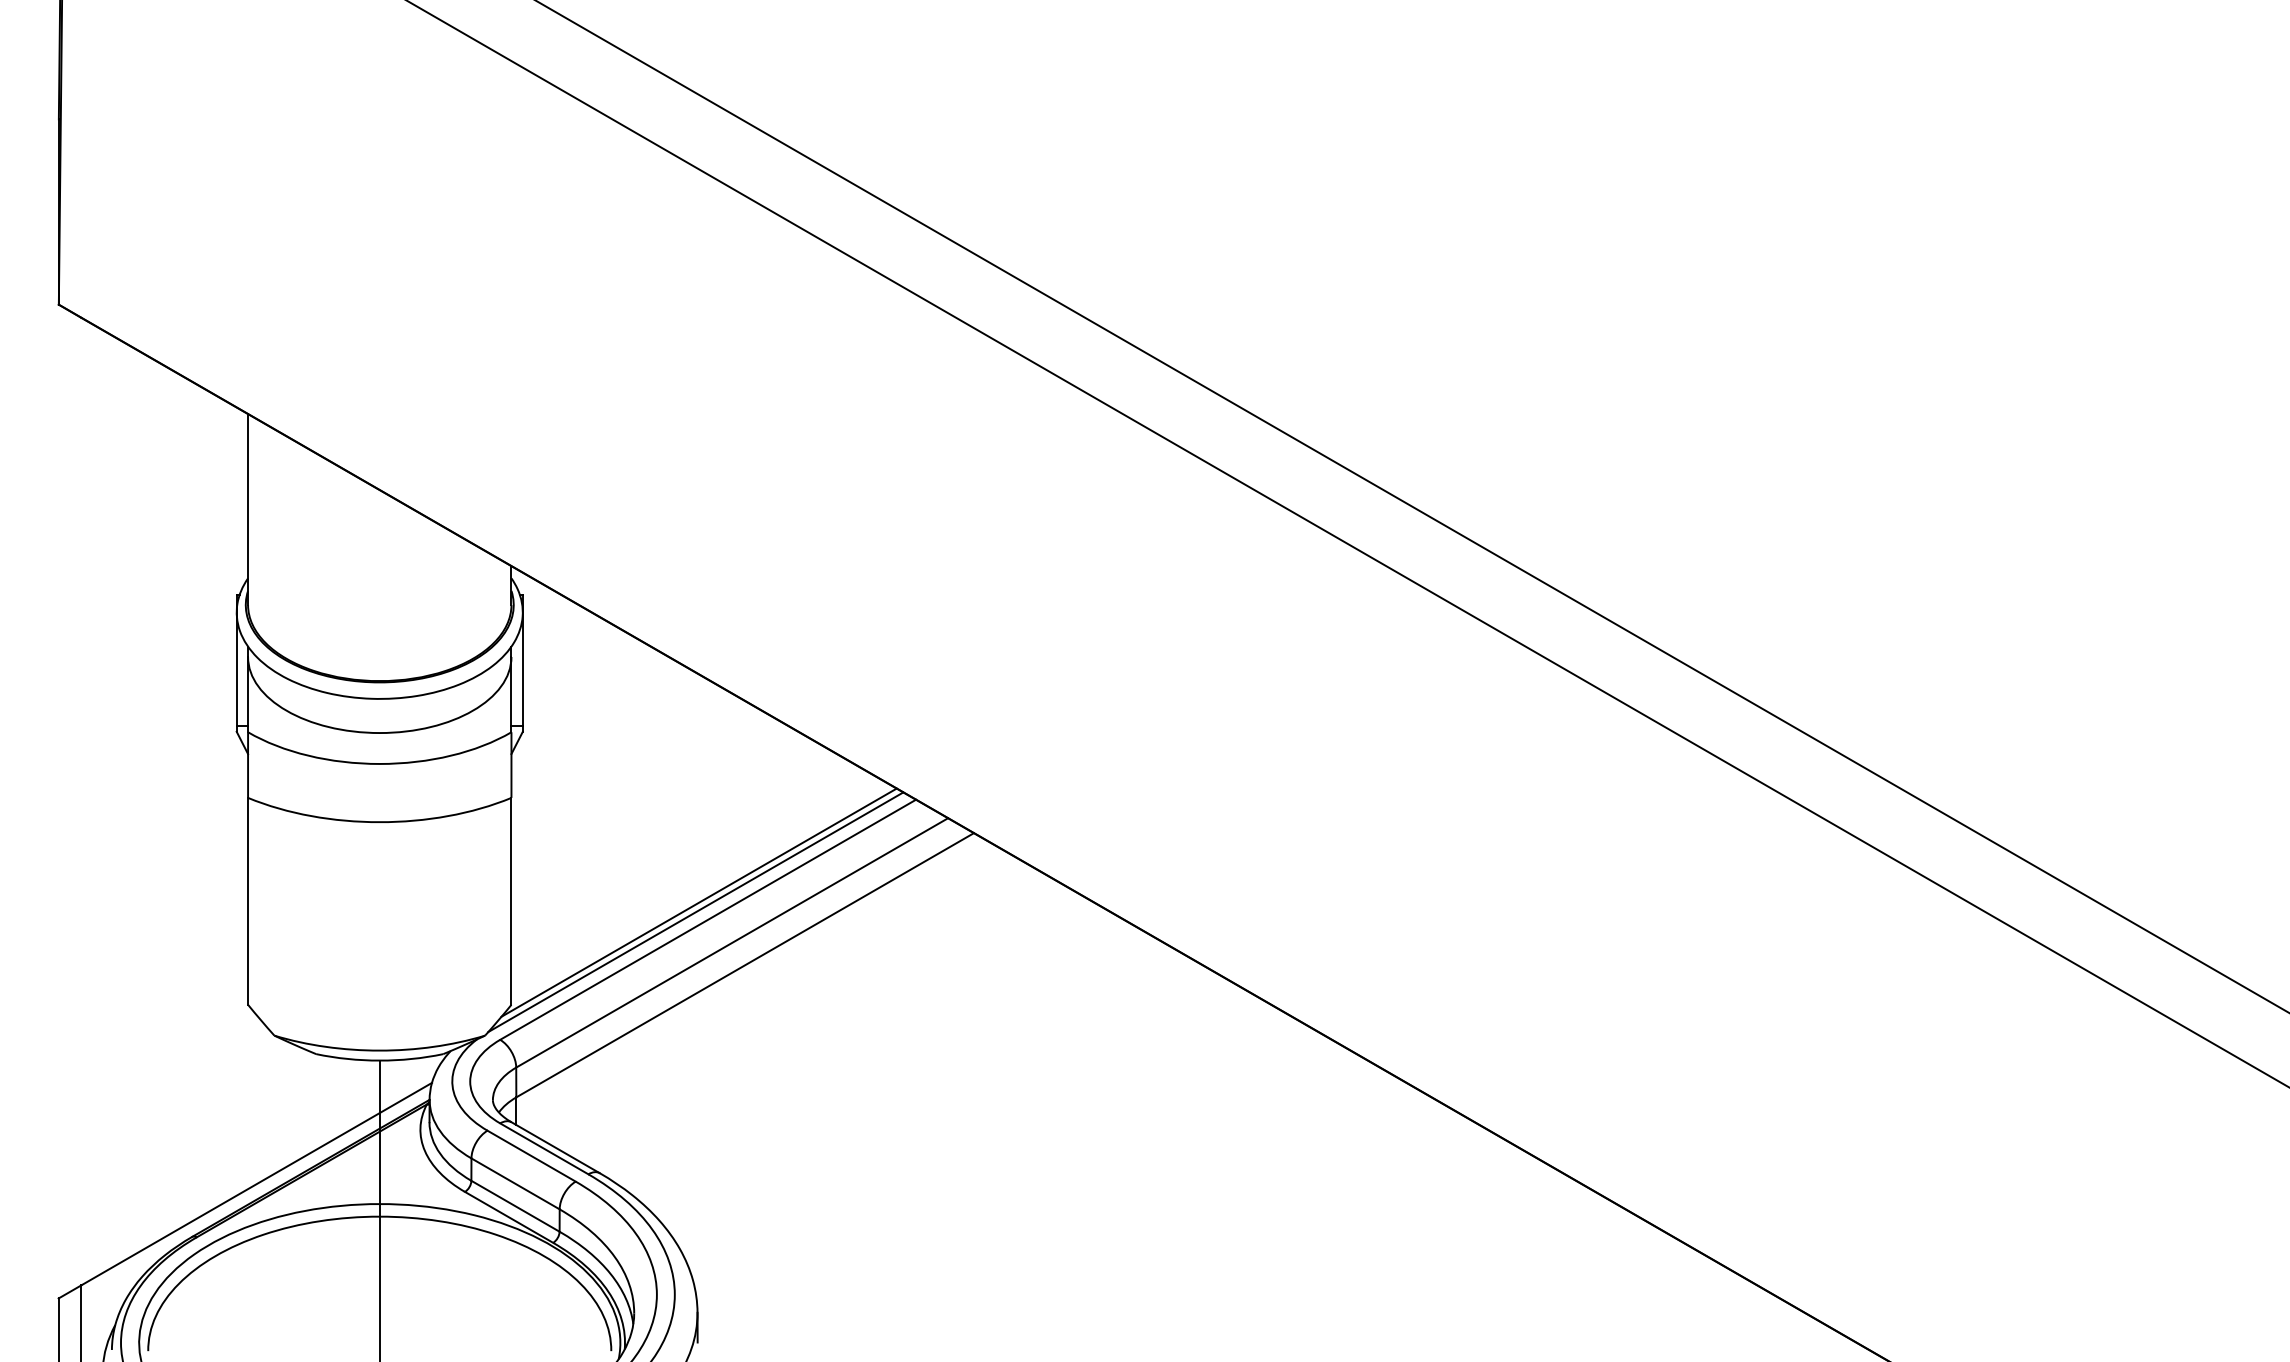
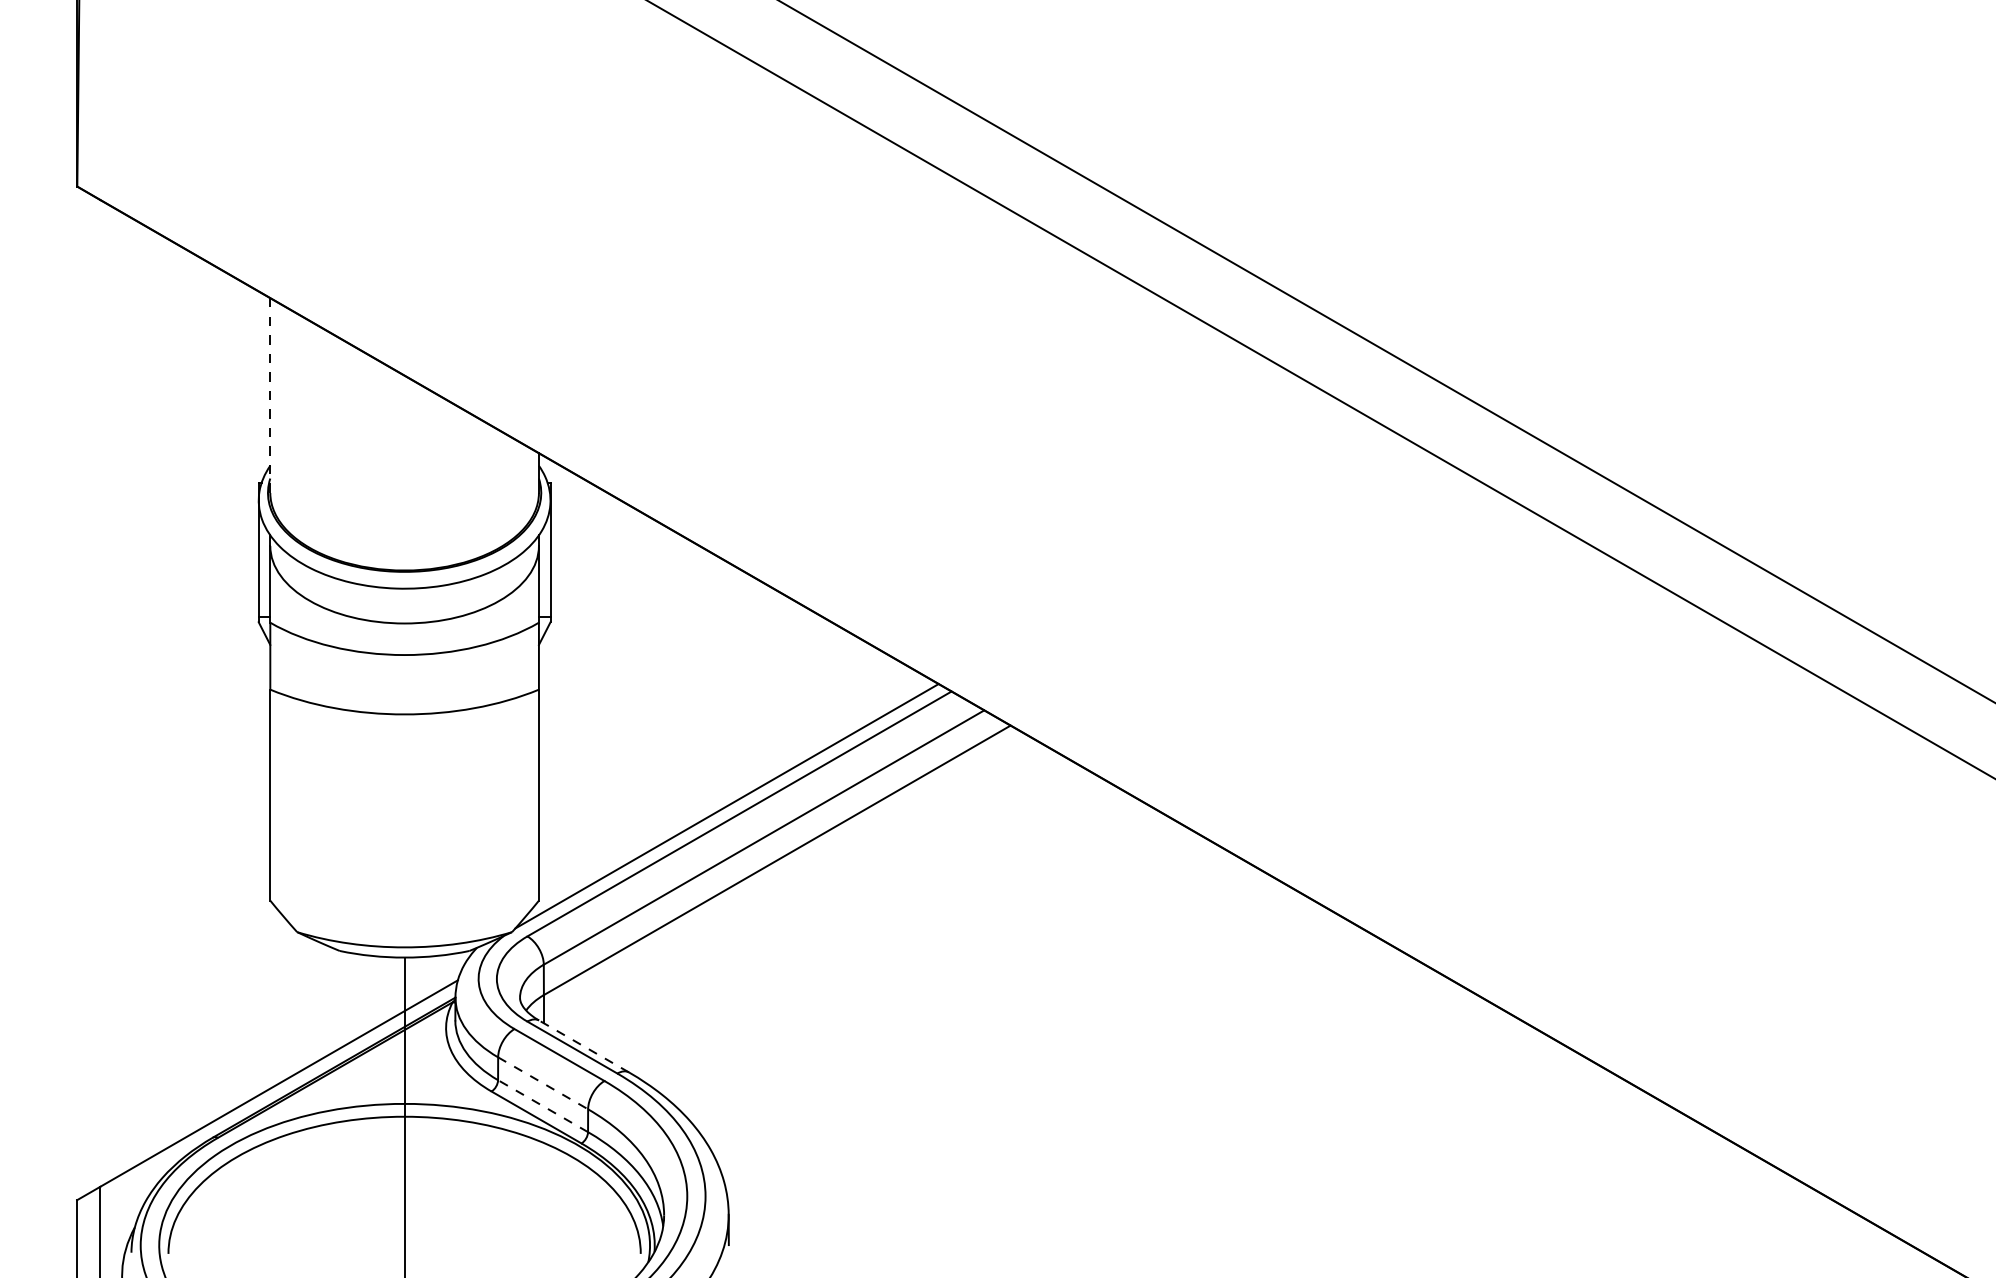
line: (248, 510) -> (270, 396), solid -> dashed
line: (698, 902) -> (729, 796), removed
line: (555, 1147) -> (583, 1046), solid -> dashed
line: (515, 1183) -> (543, 1082), solid -> dashed
line: (515, 1206) -> (543, 1106), solid -> dashed

